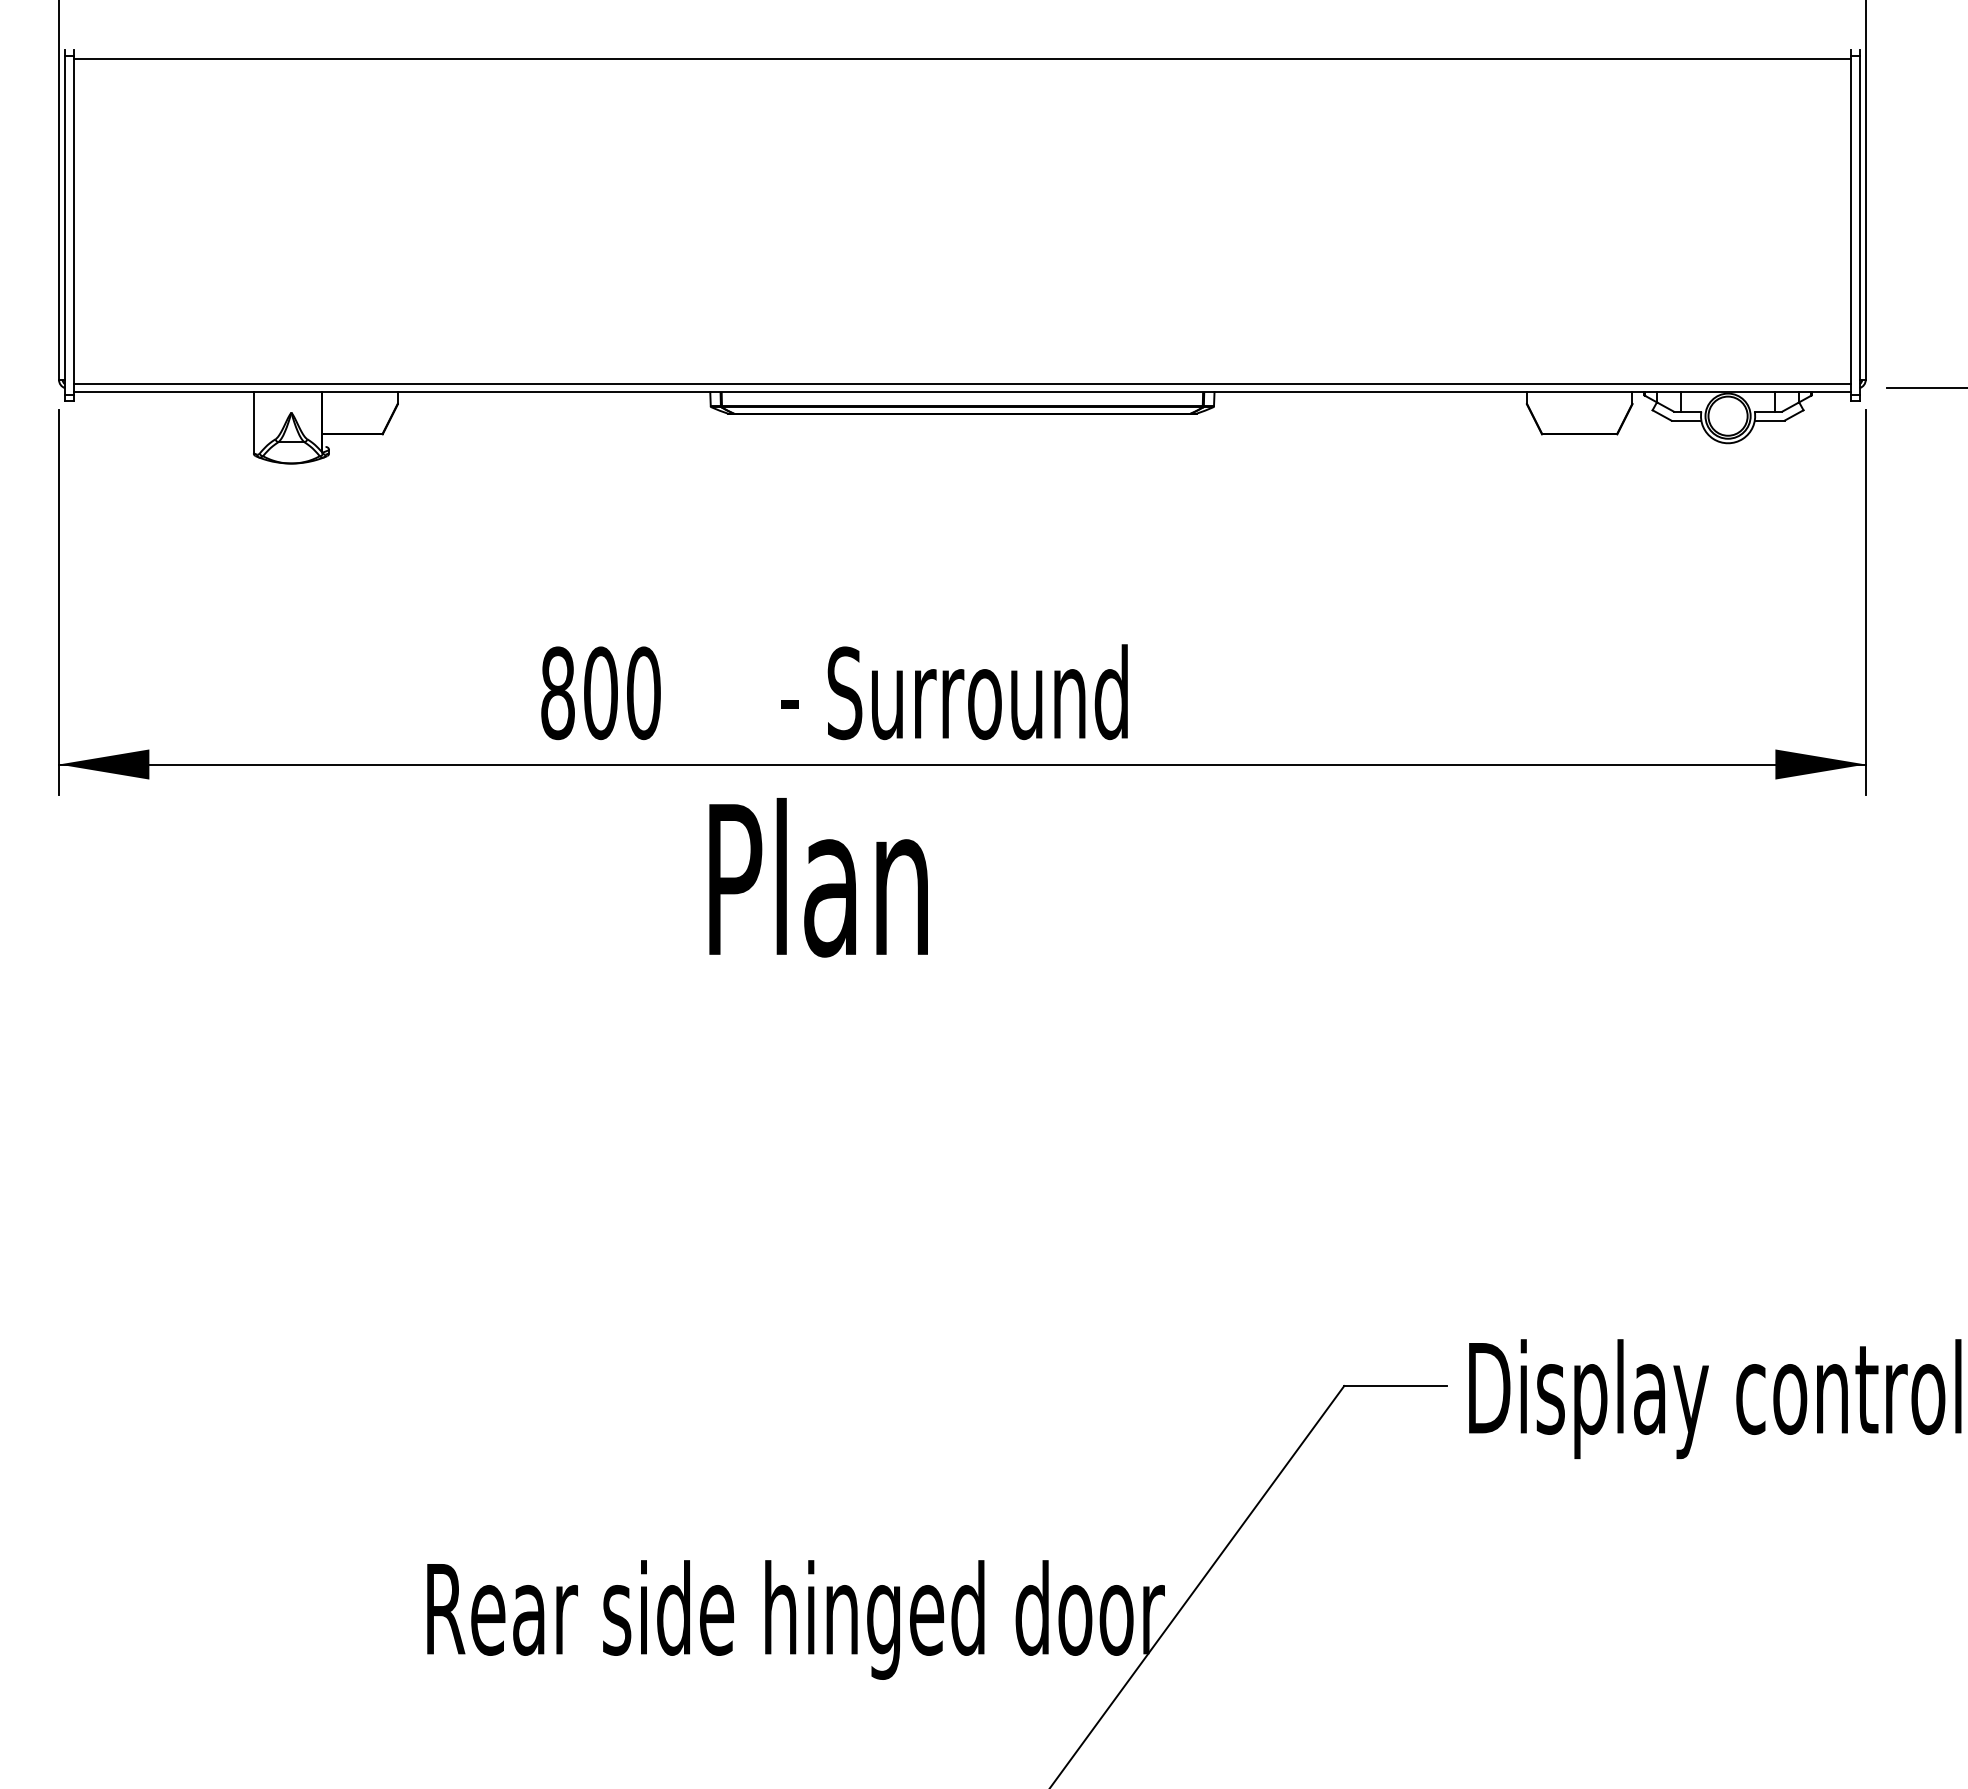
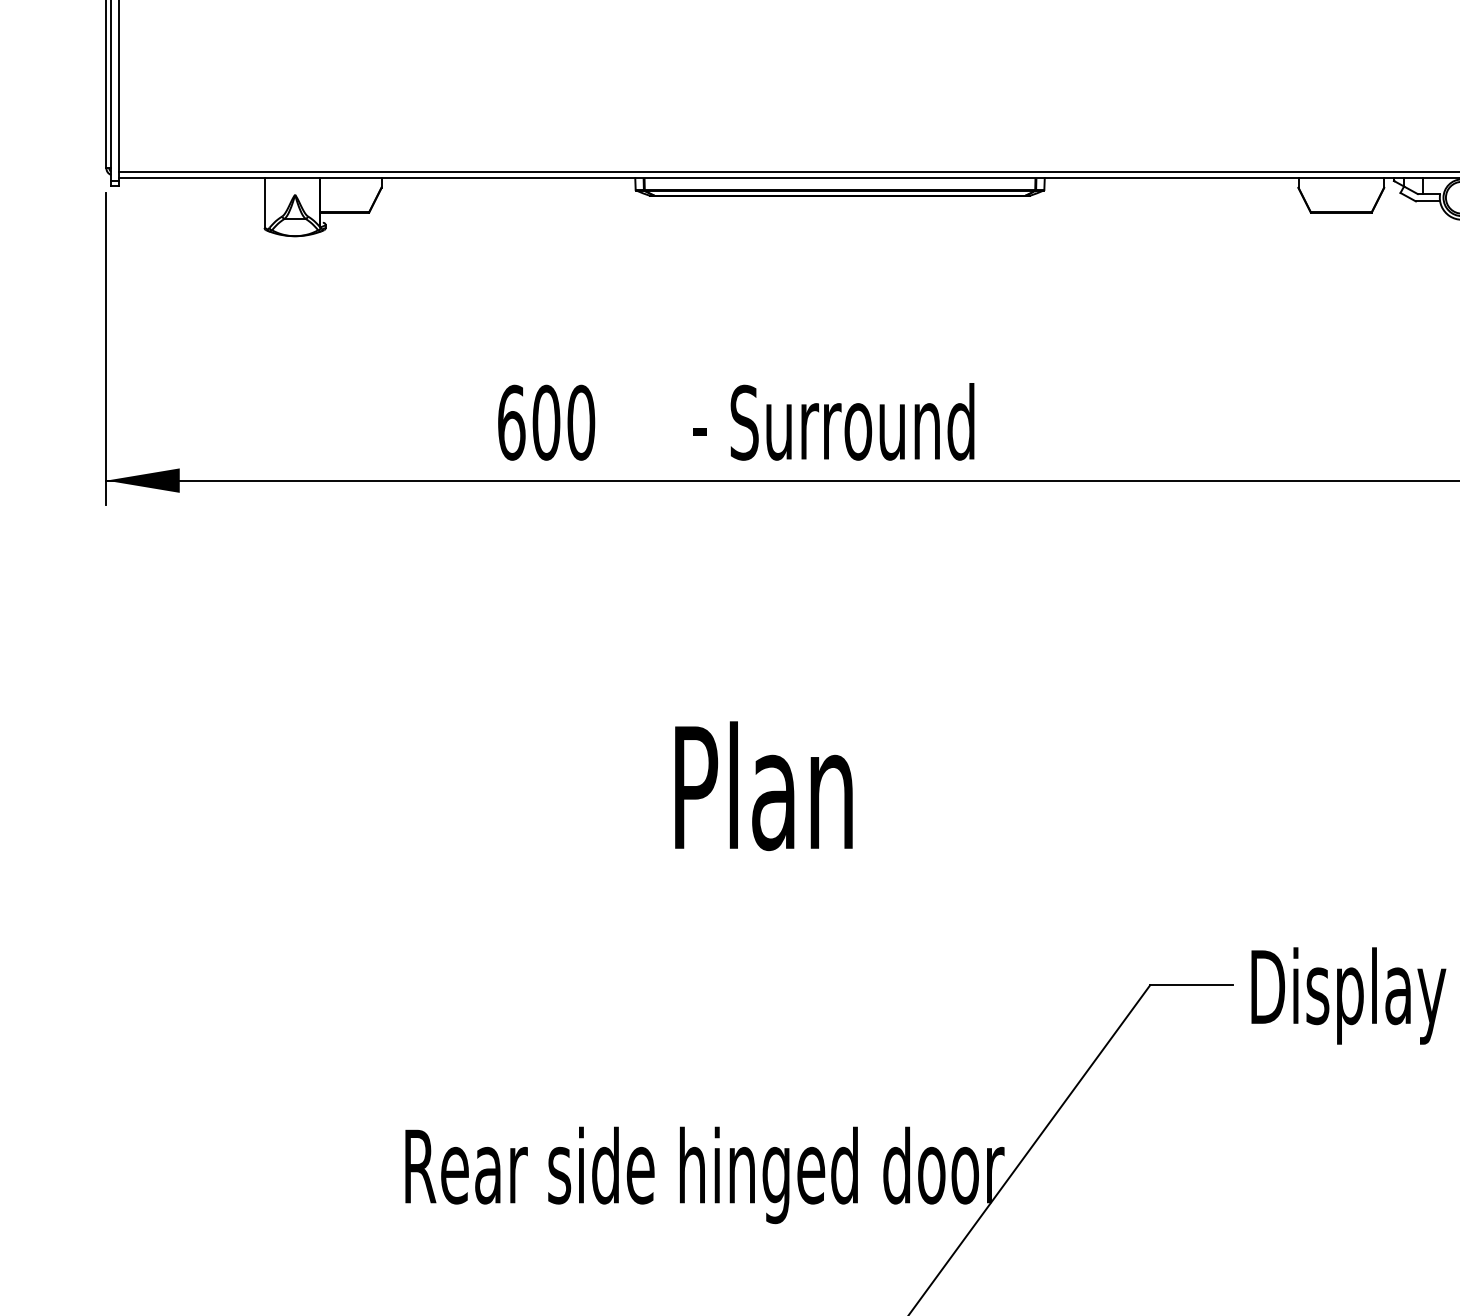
text: (558, 692) -> (512, 422), 800 -> 600
text: (818, 877) -> (763, 785), moved

